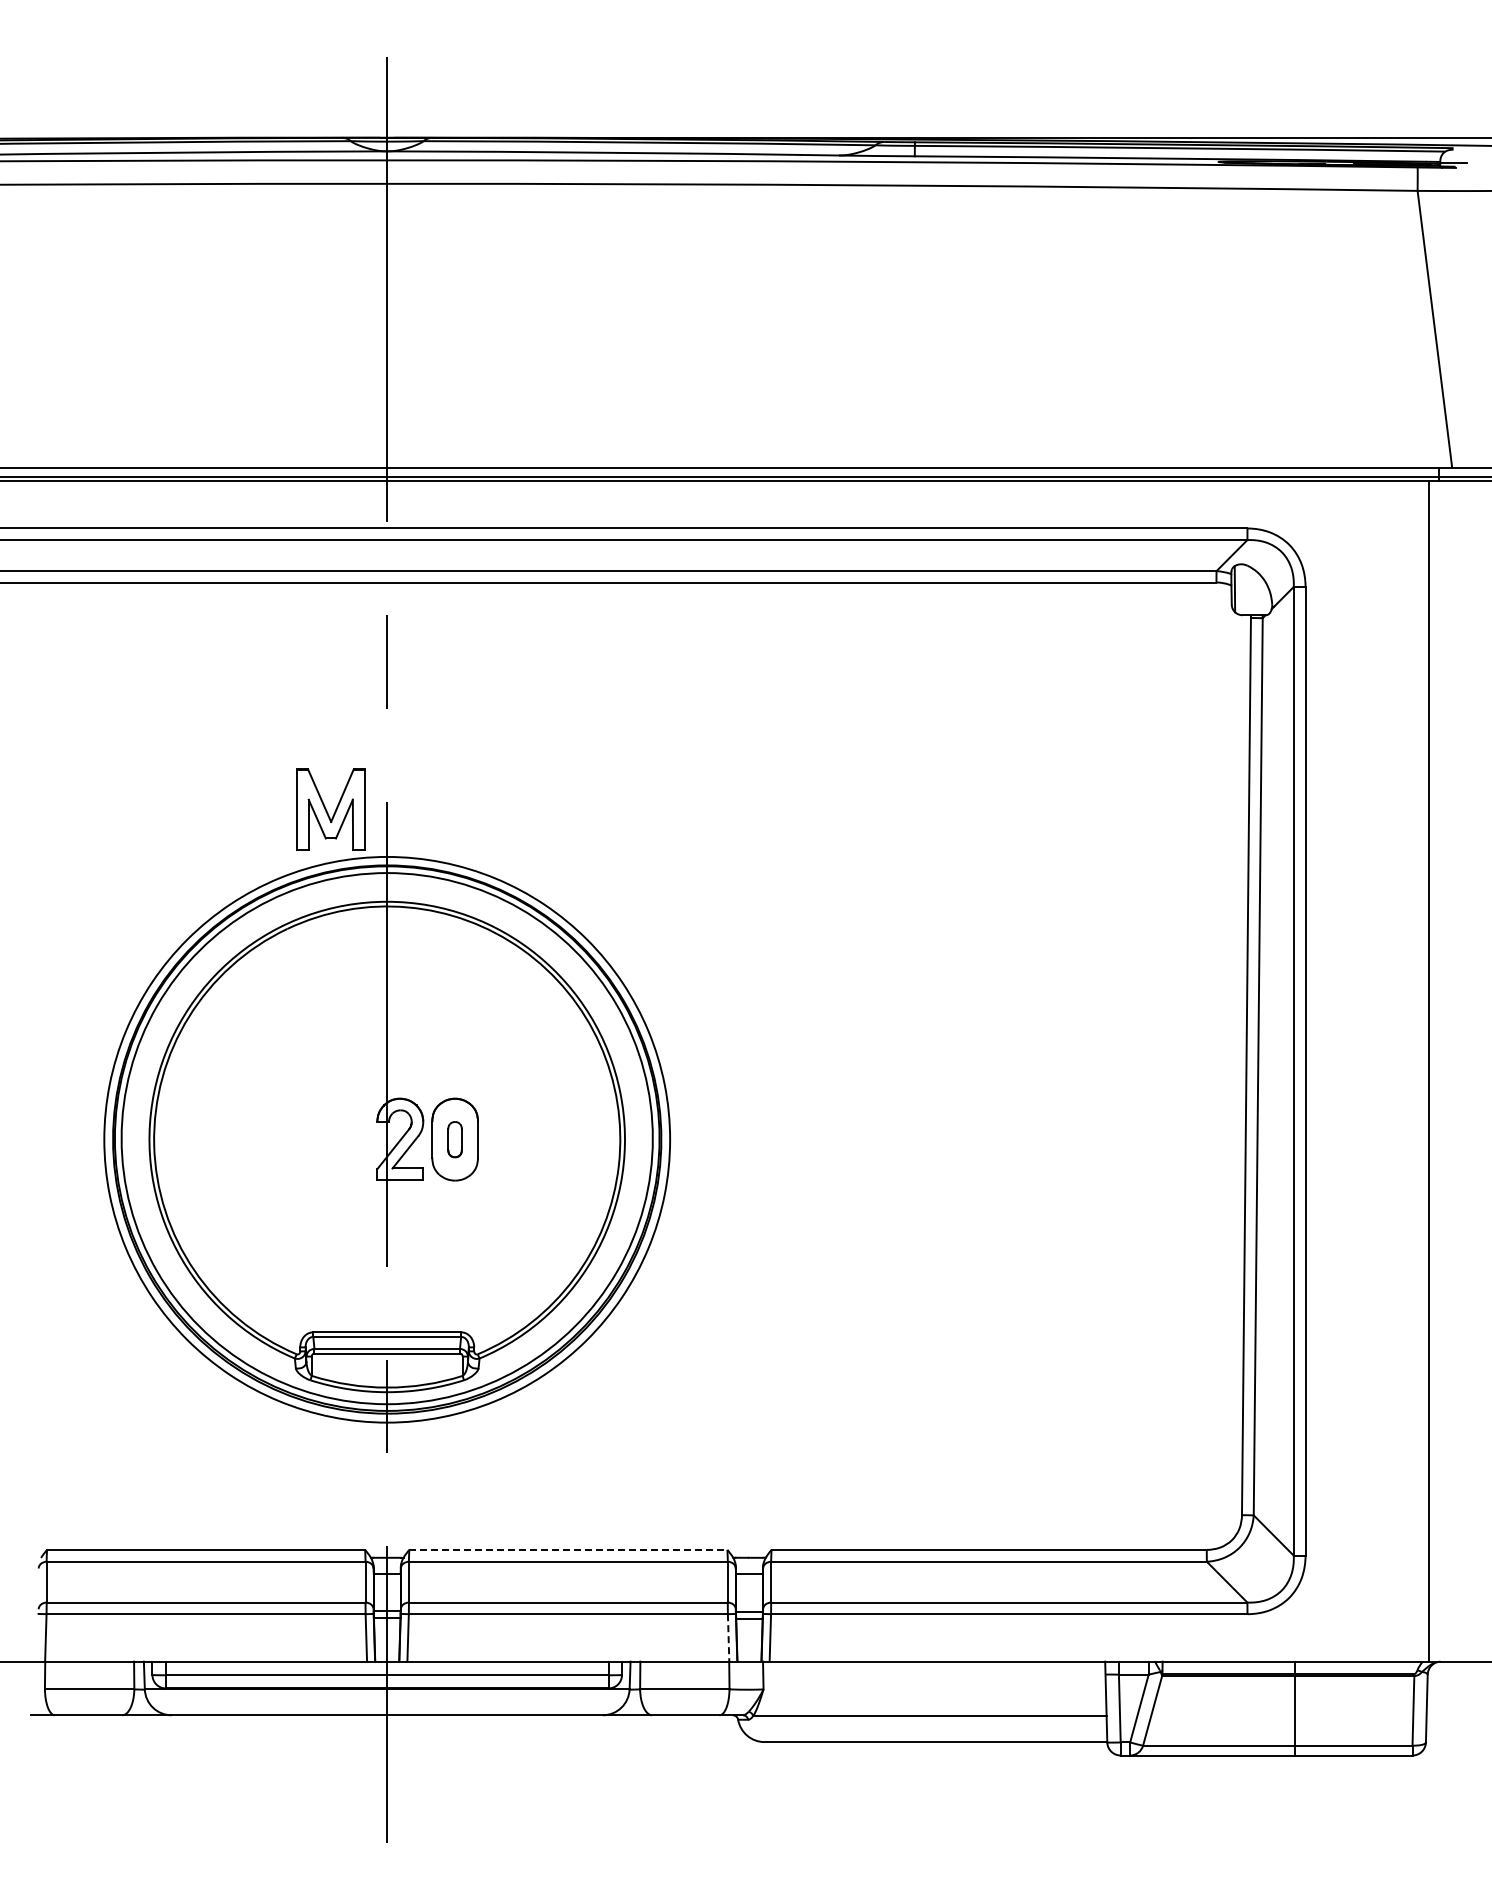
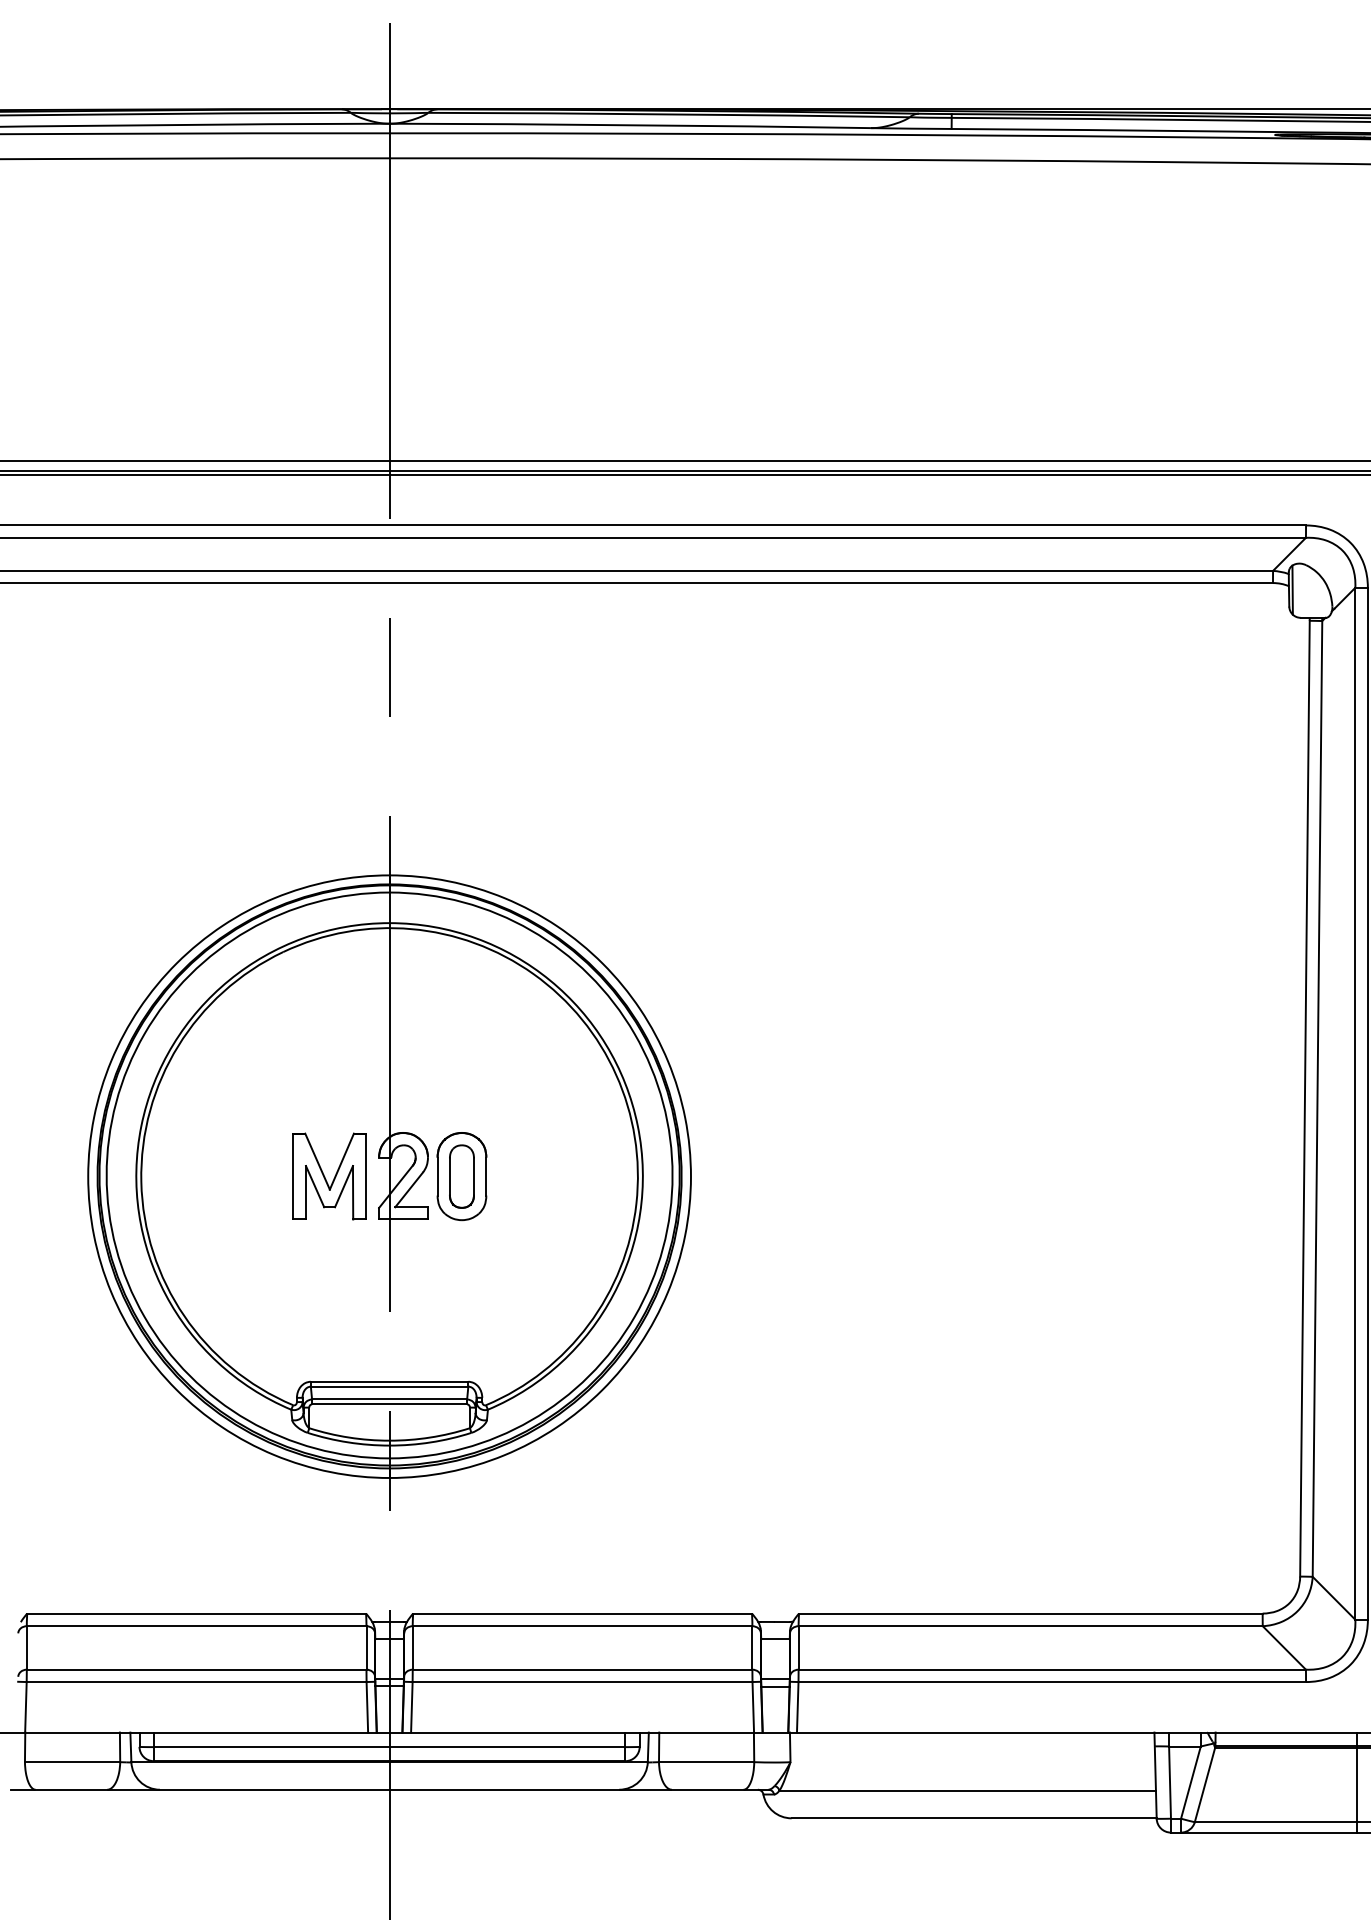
part: (330, 809) -> (329, 1176), moved
part: (454, 1139) -> (461, 1176), size x1.67
line: (568, 1549) -> (582, 1613), dashed -> solid
line: (728, 1637) -> (753, 1706), dashed -> solid

